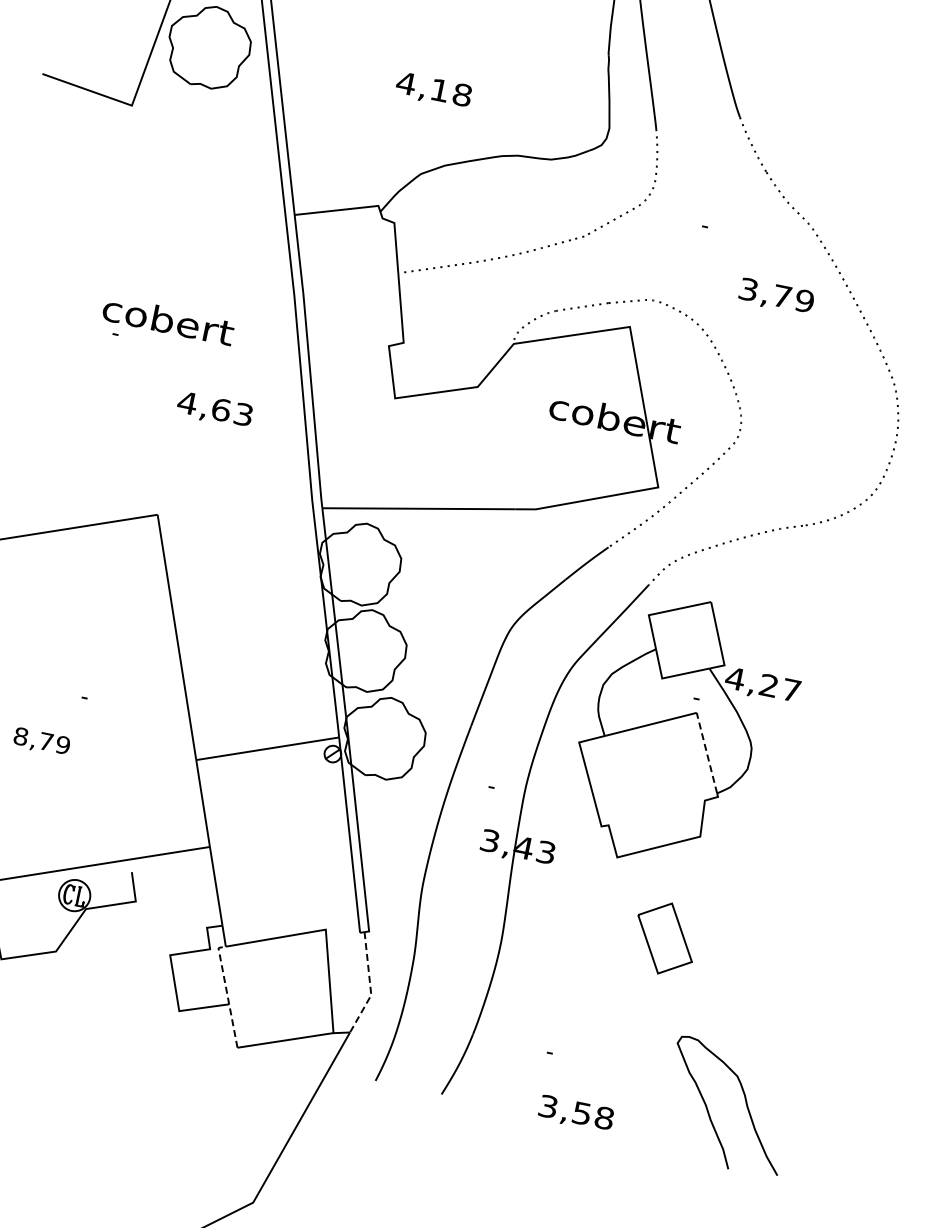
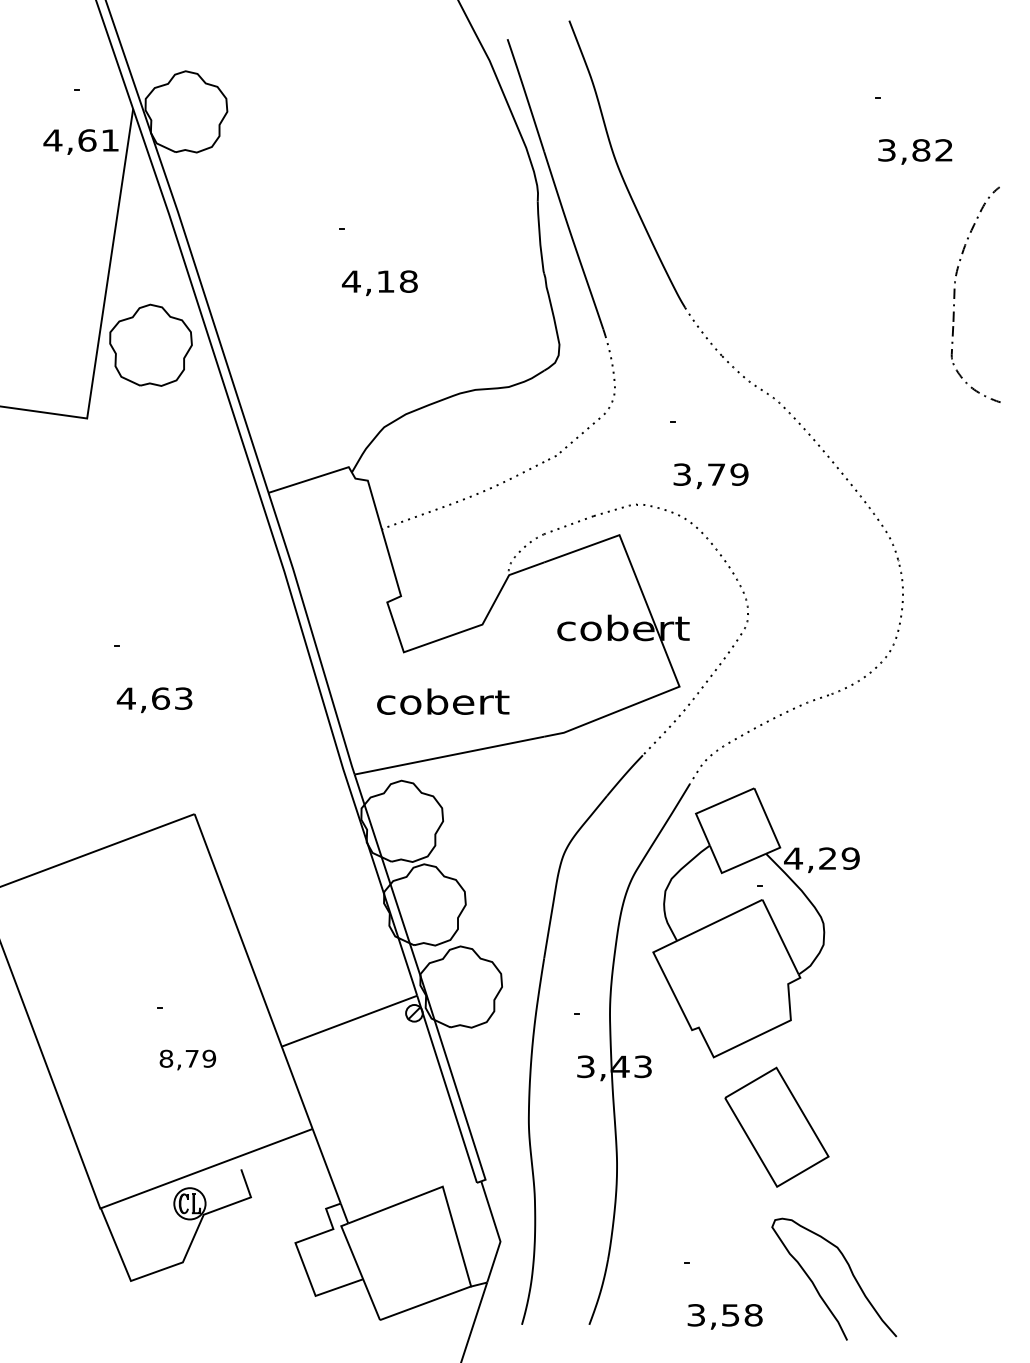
text: (433, 89) -> (379, 282), moved
text: (775, 297) -> (710, 476), moved
text: (168, 320) -> (443, 701), moved
text: (214, 410) -> (154, 700), moved
text: (791, 690) -> (850, 858), 4,27 -> 4,29
text: (41, 741) -> (187, 1059), moved
line: (706, 753) -> (780, 937), dashed -> solid
part: (664, 937) -> (776, 1126), size x1.67
line: (370, 985) -> (497, 1232), dashed -> solid
line: (226, 992) -> (358, 1268), dashed -> solid
curve: (745, 1102) -> (850, 1271), moved

